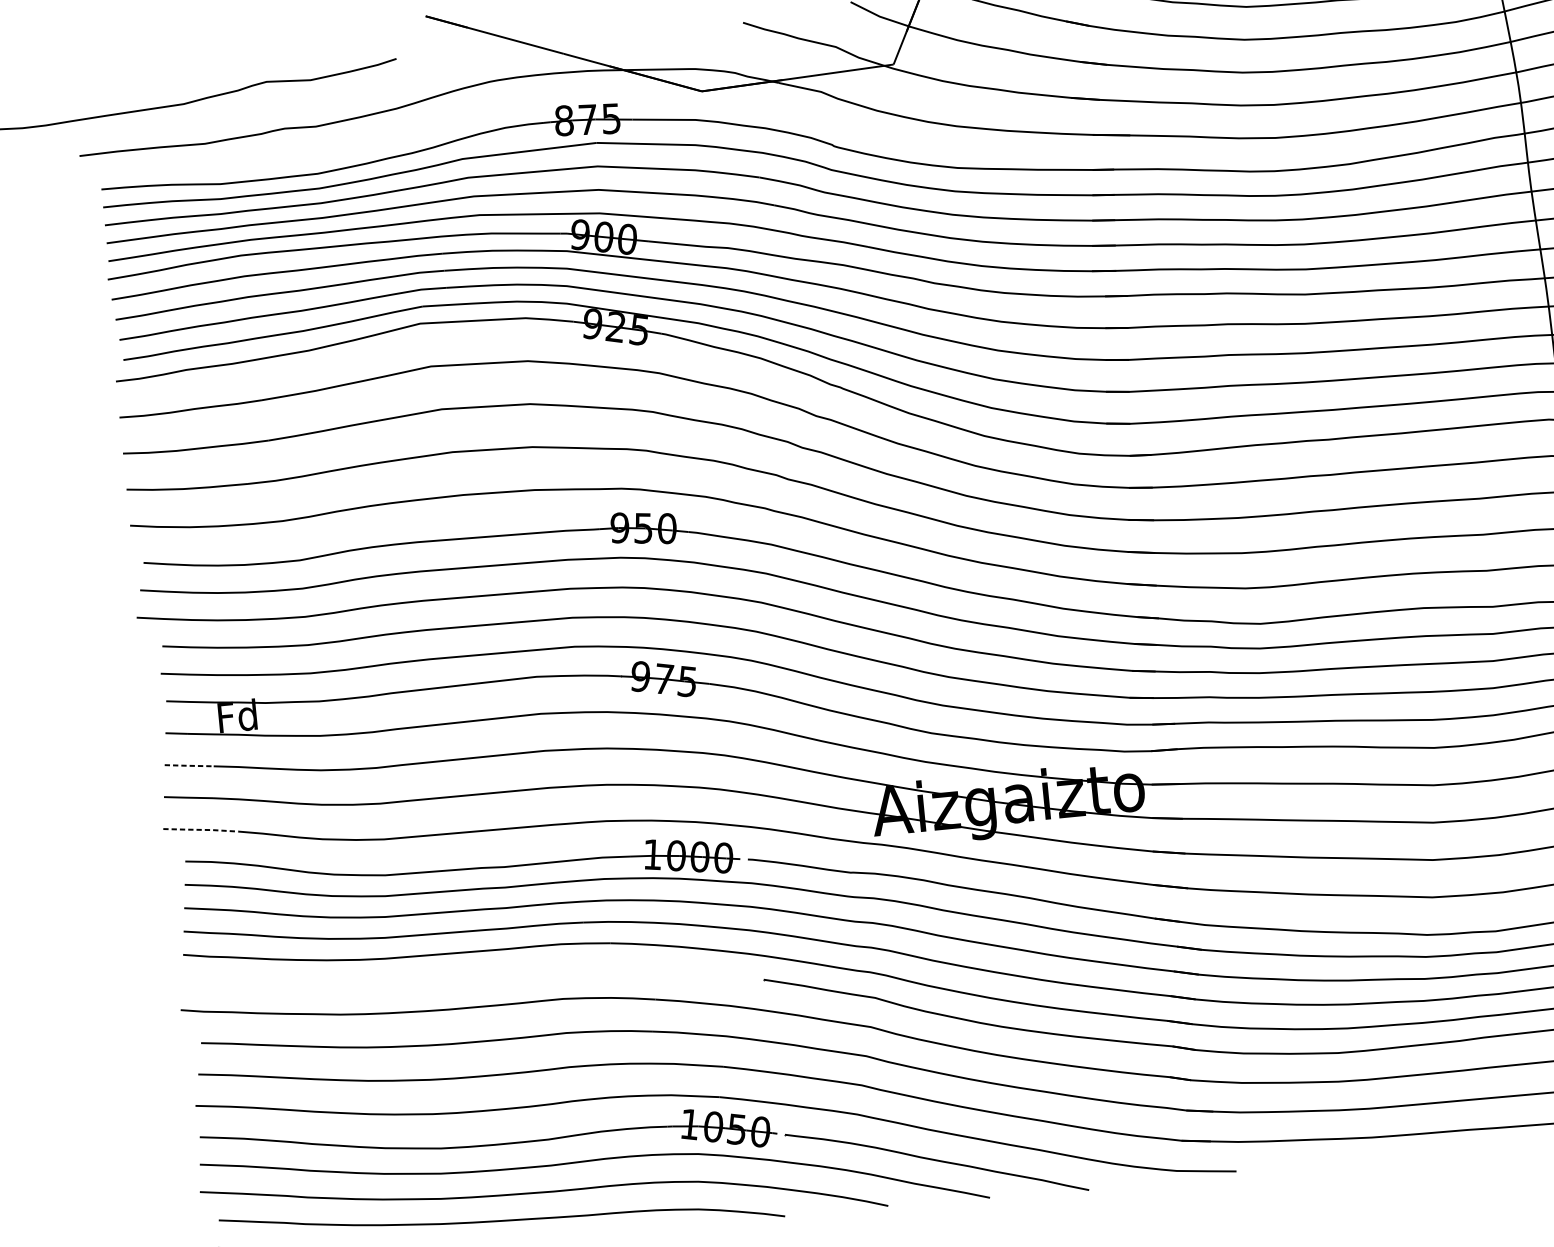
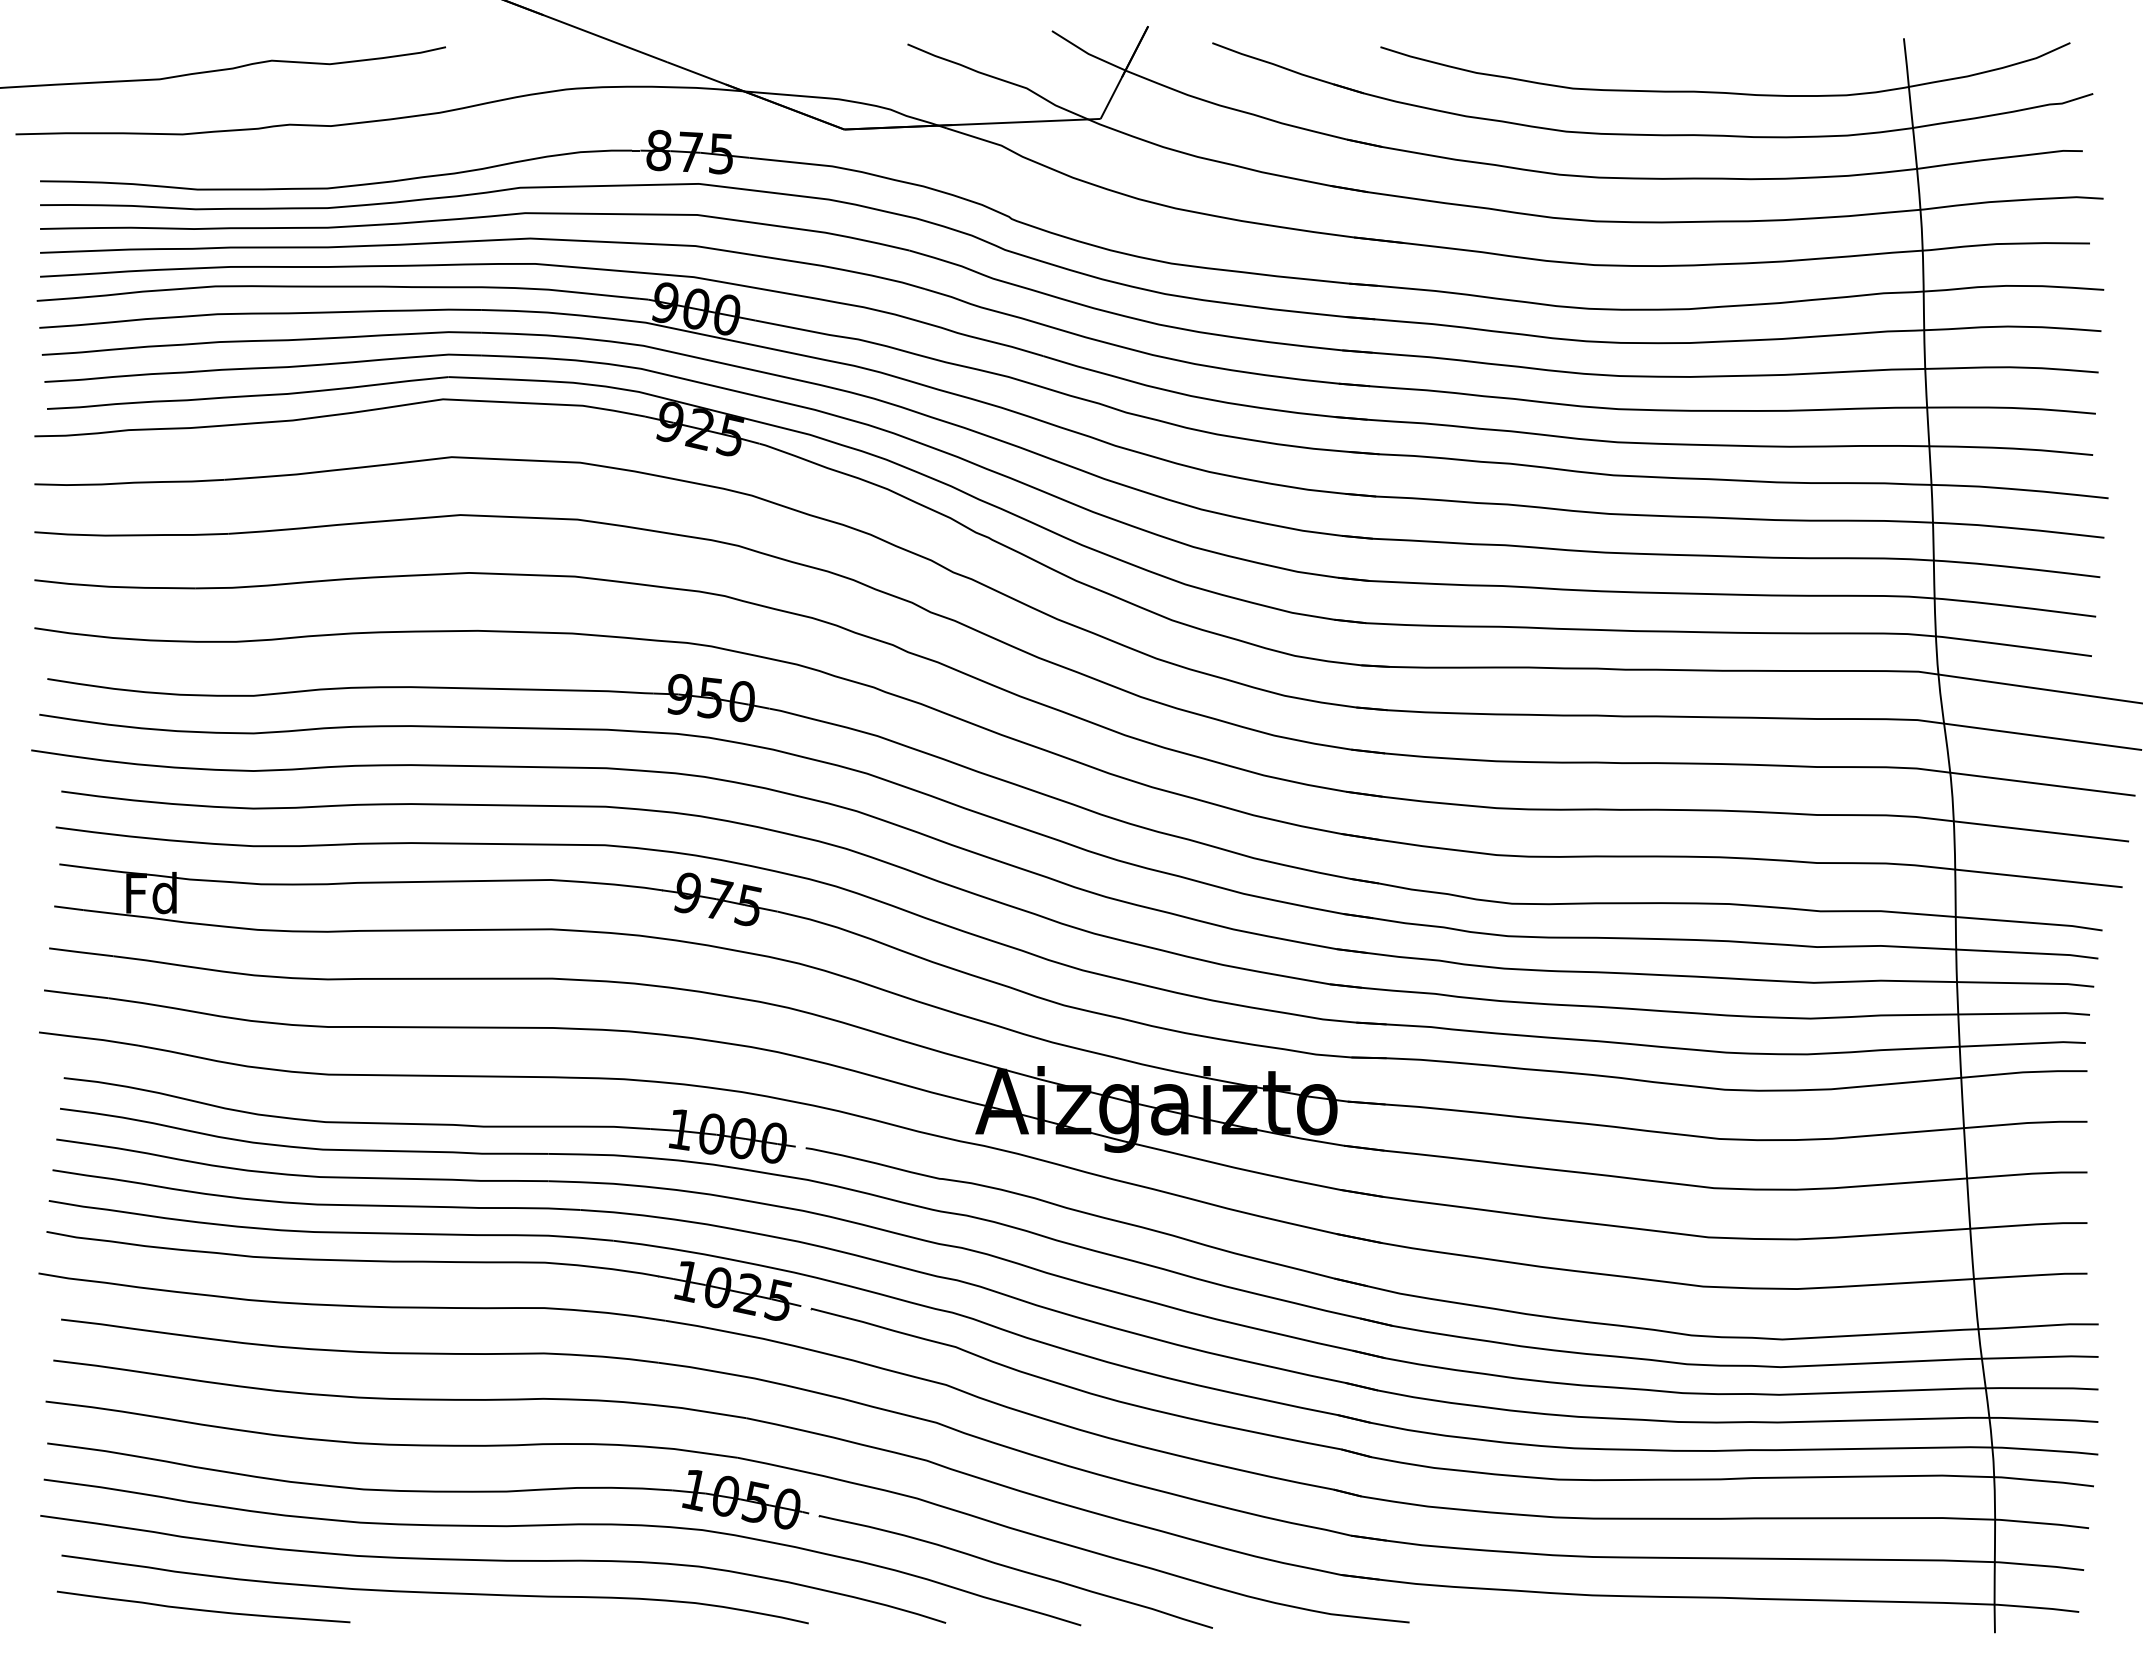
line: (189, 765) -> (81, 952), dashed -> solid
line: (200, 829) -> (88, 1038), dashed -> solid
part: (469, 973) -> (423, 1262), added

